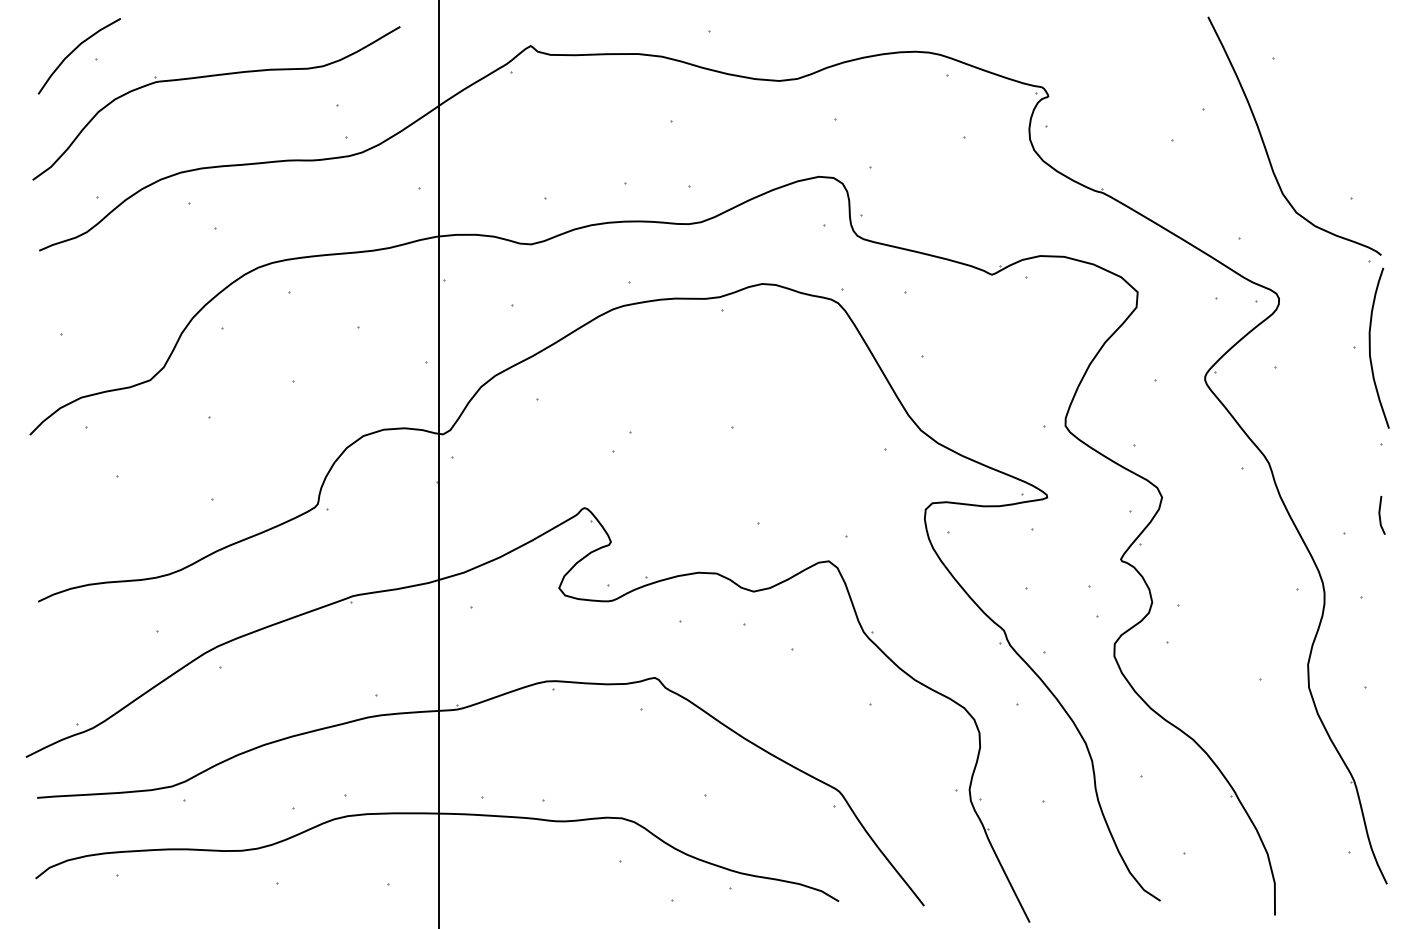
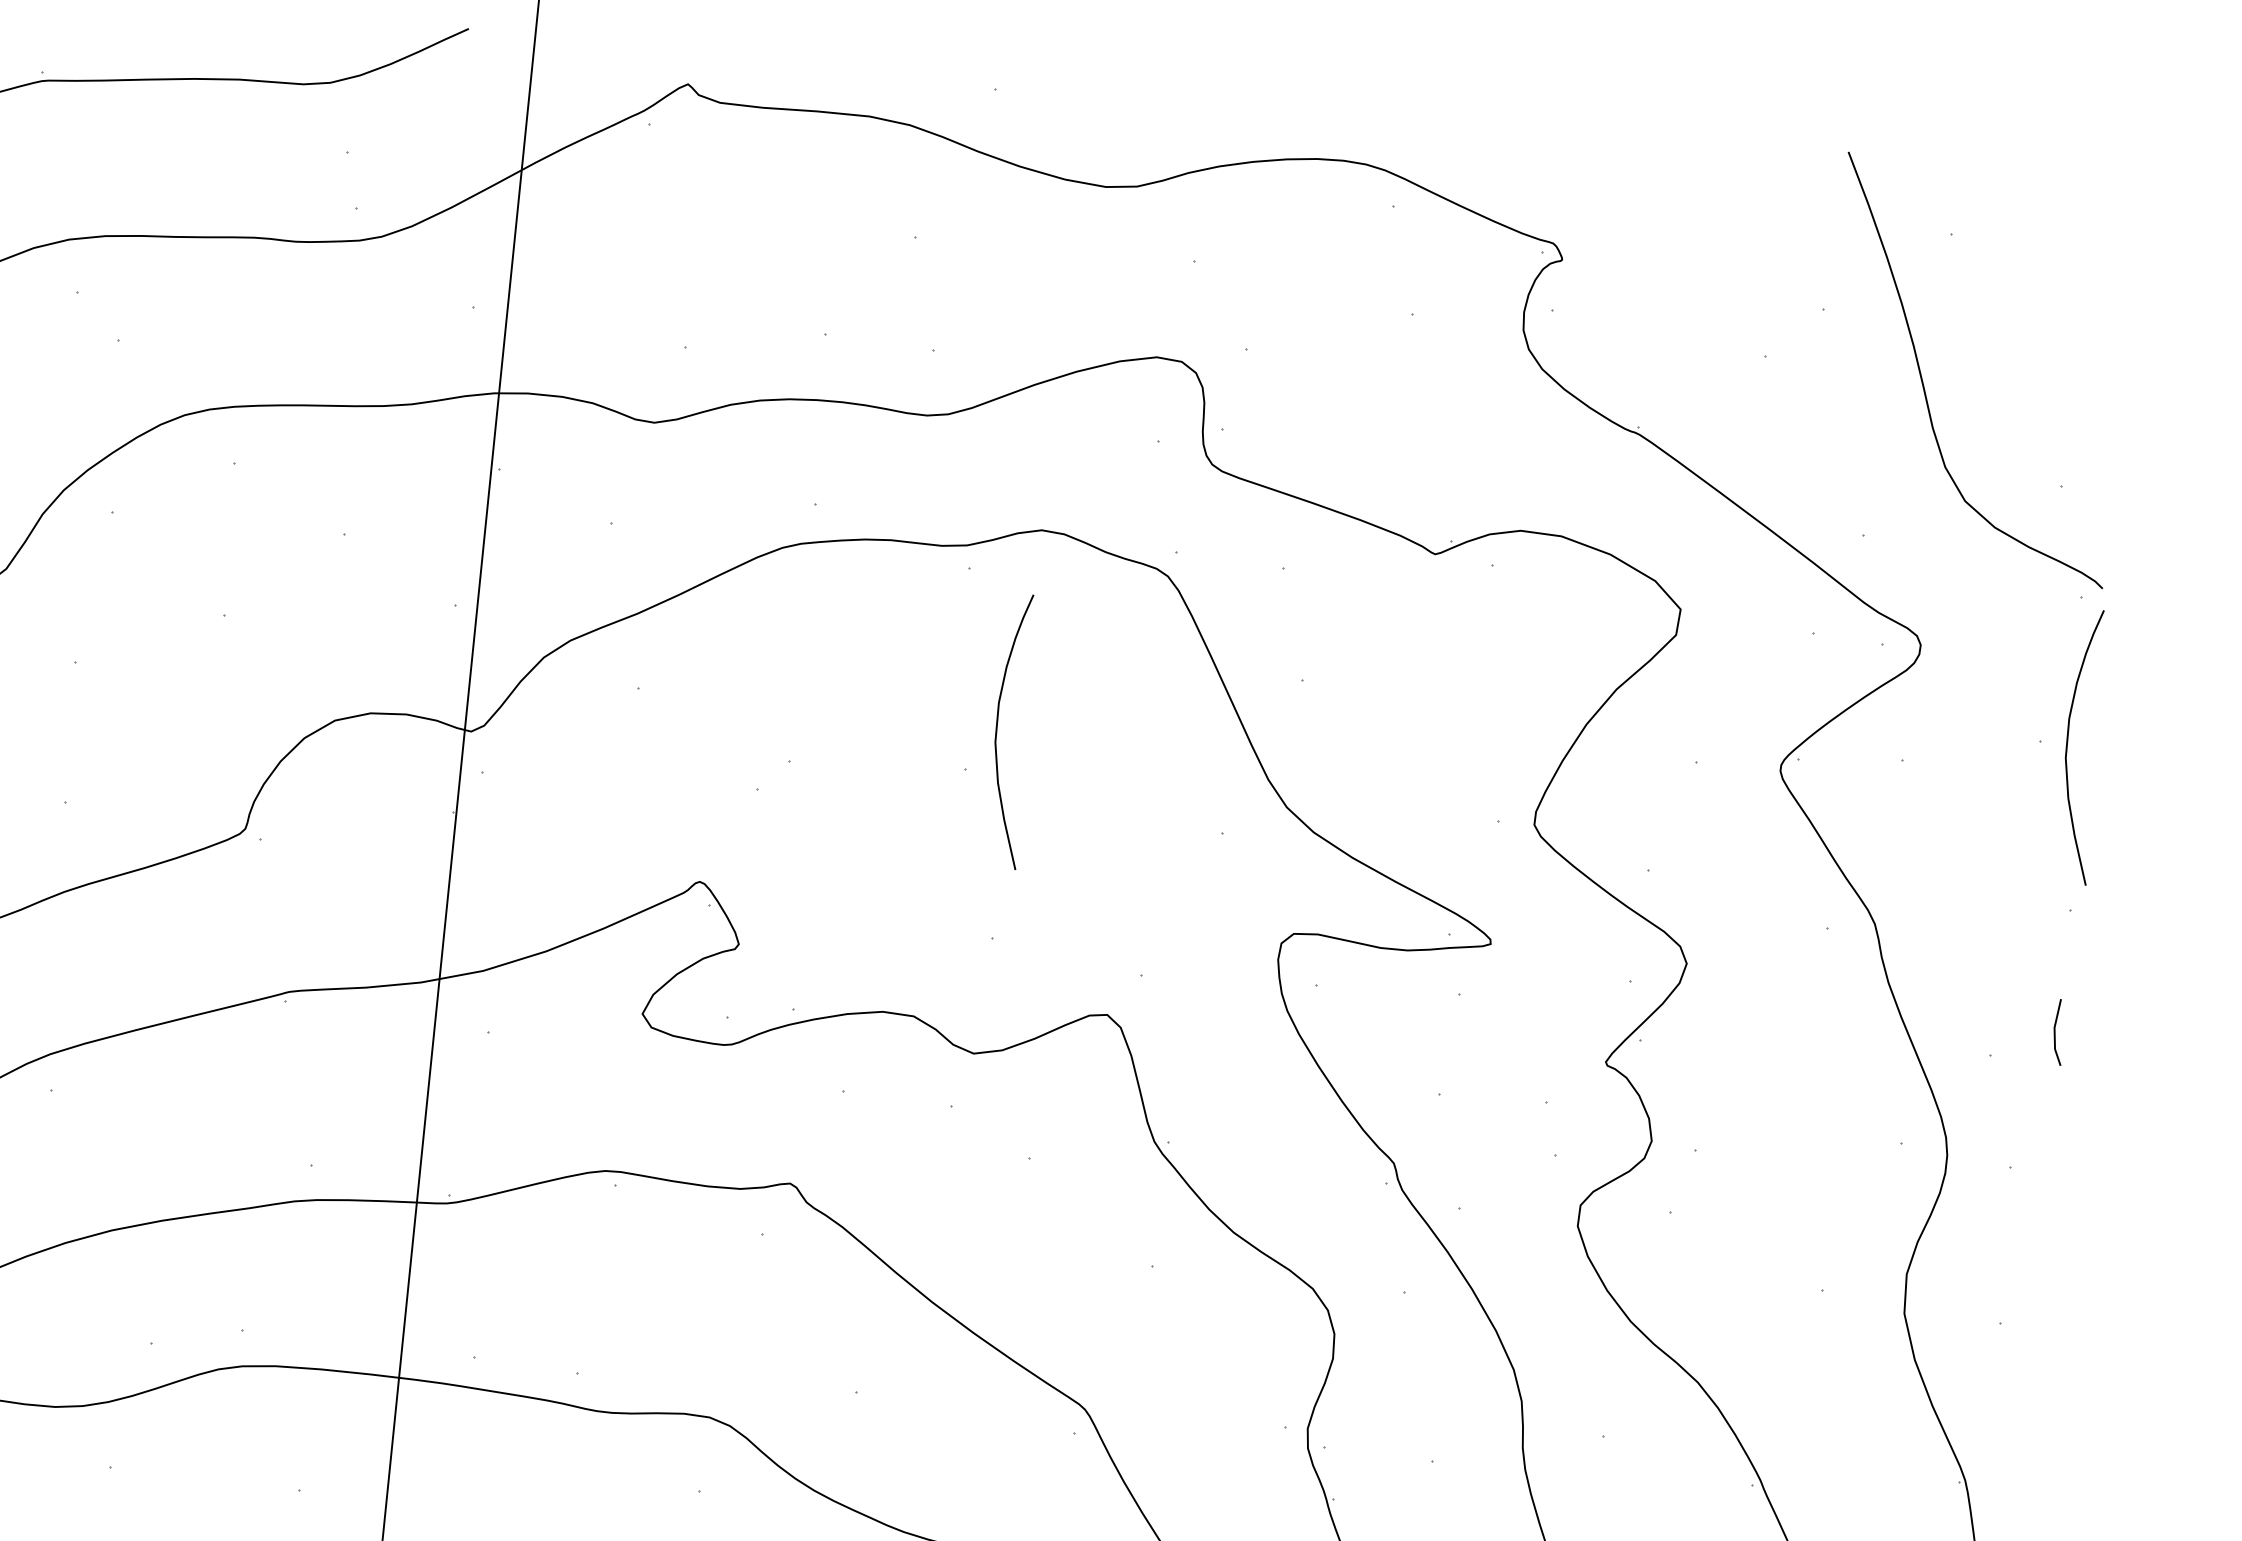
curve: (748, 401) -> (997, 728), added

